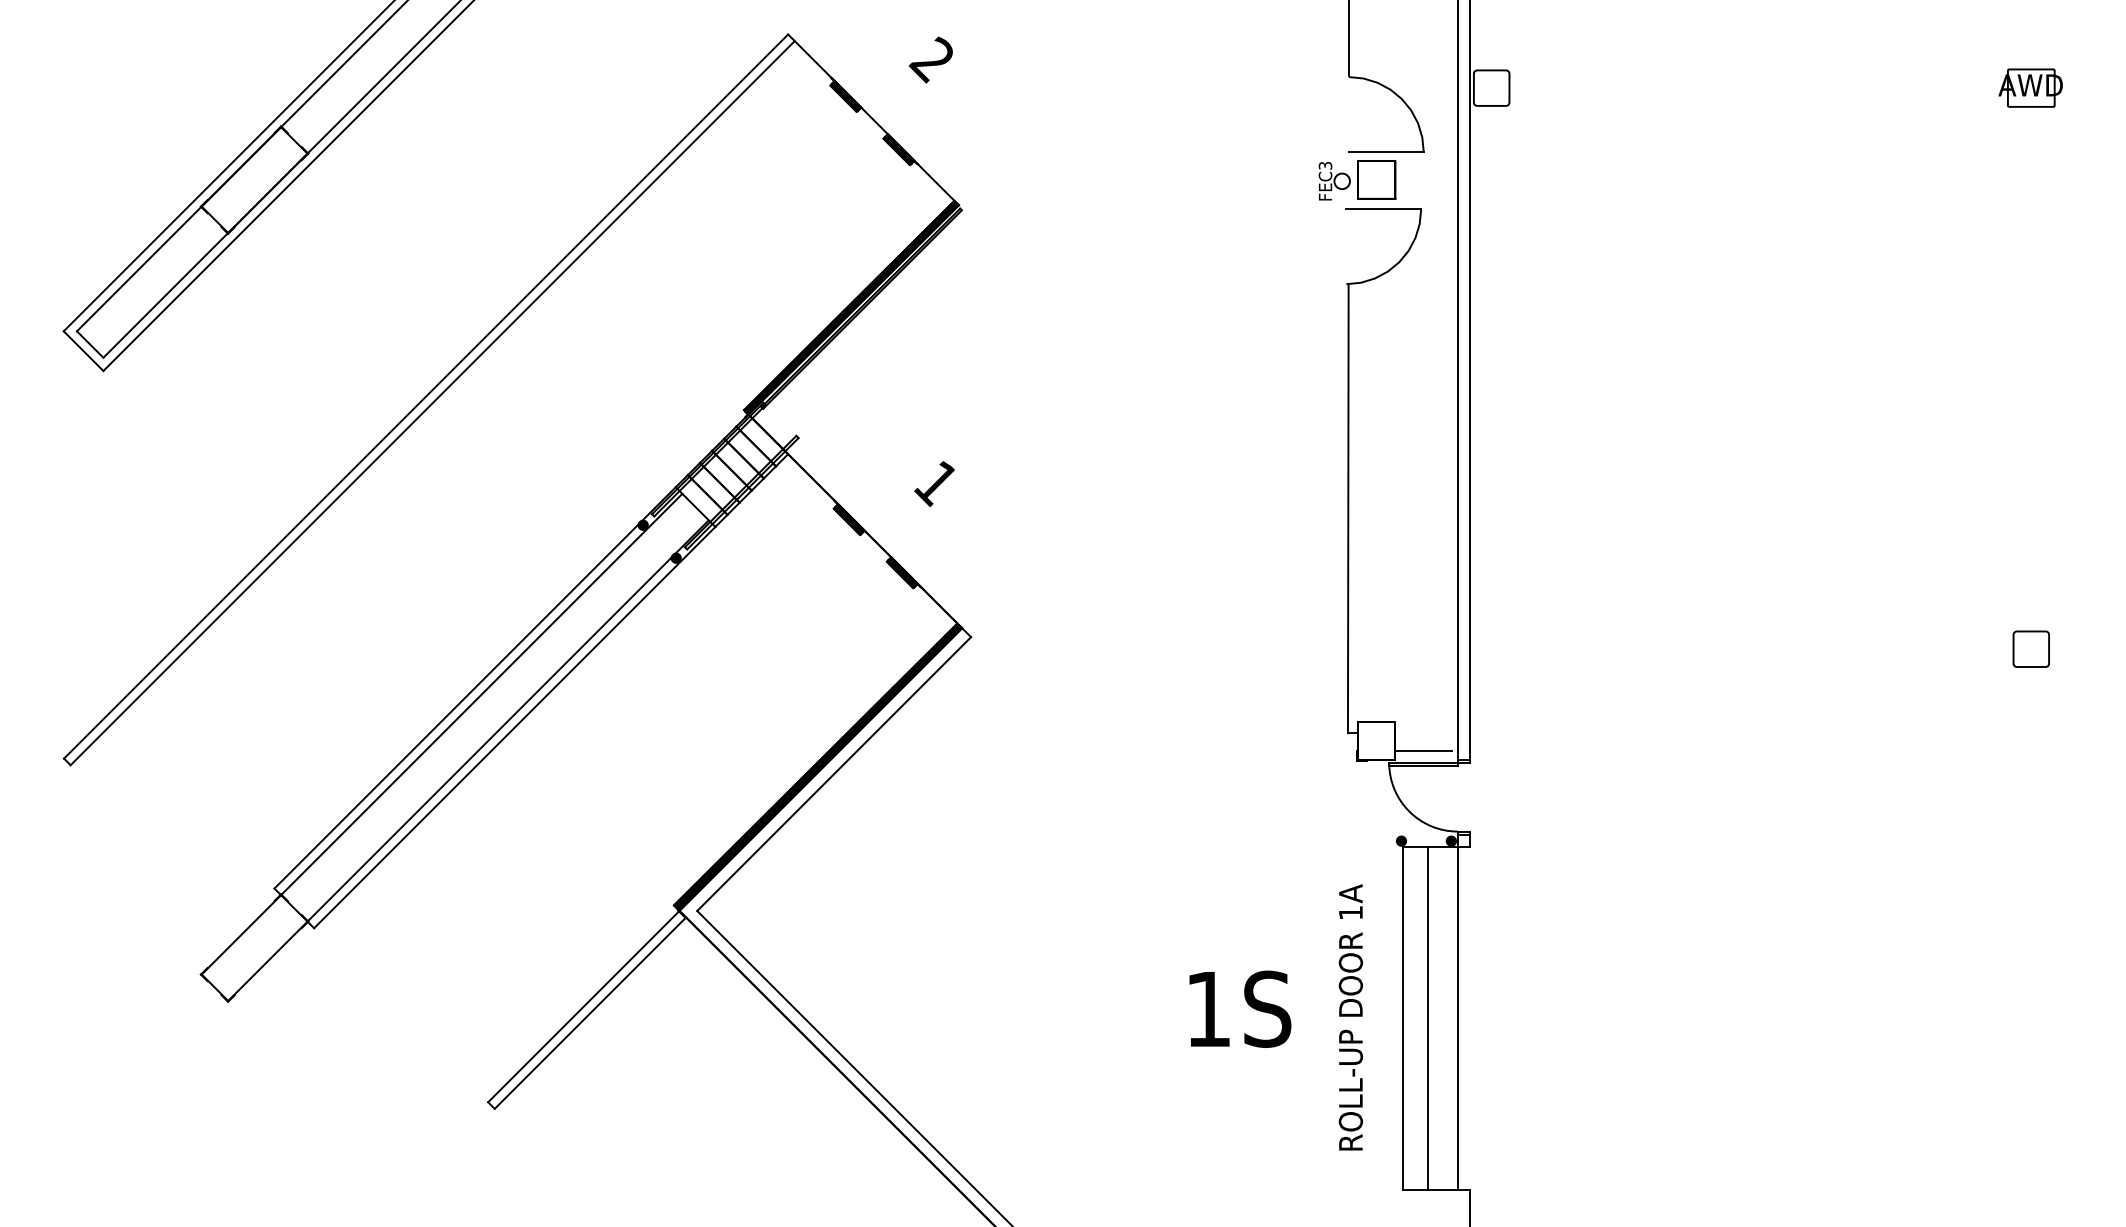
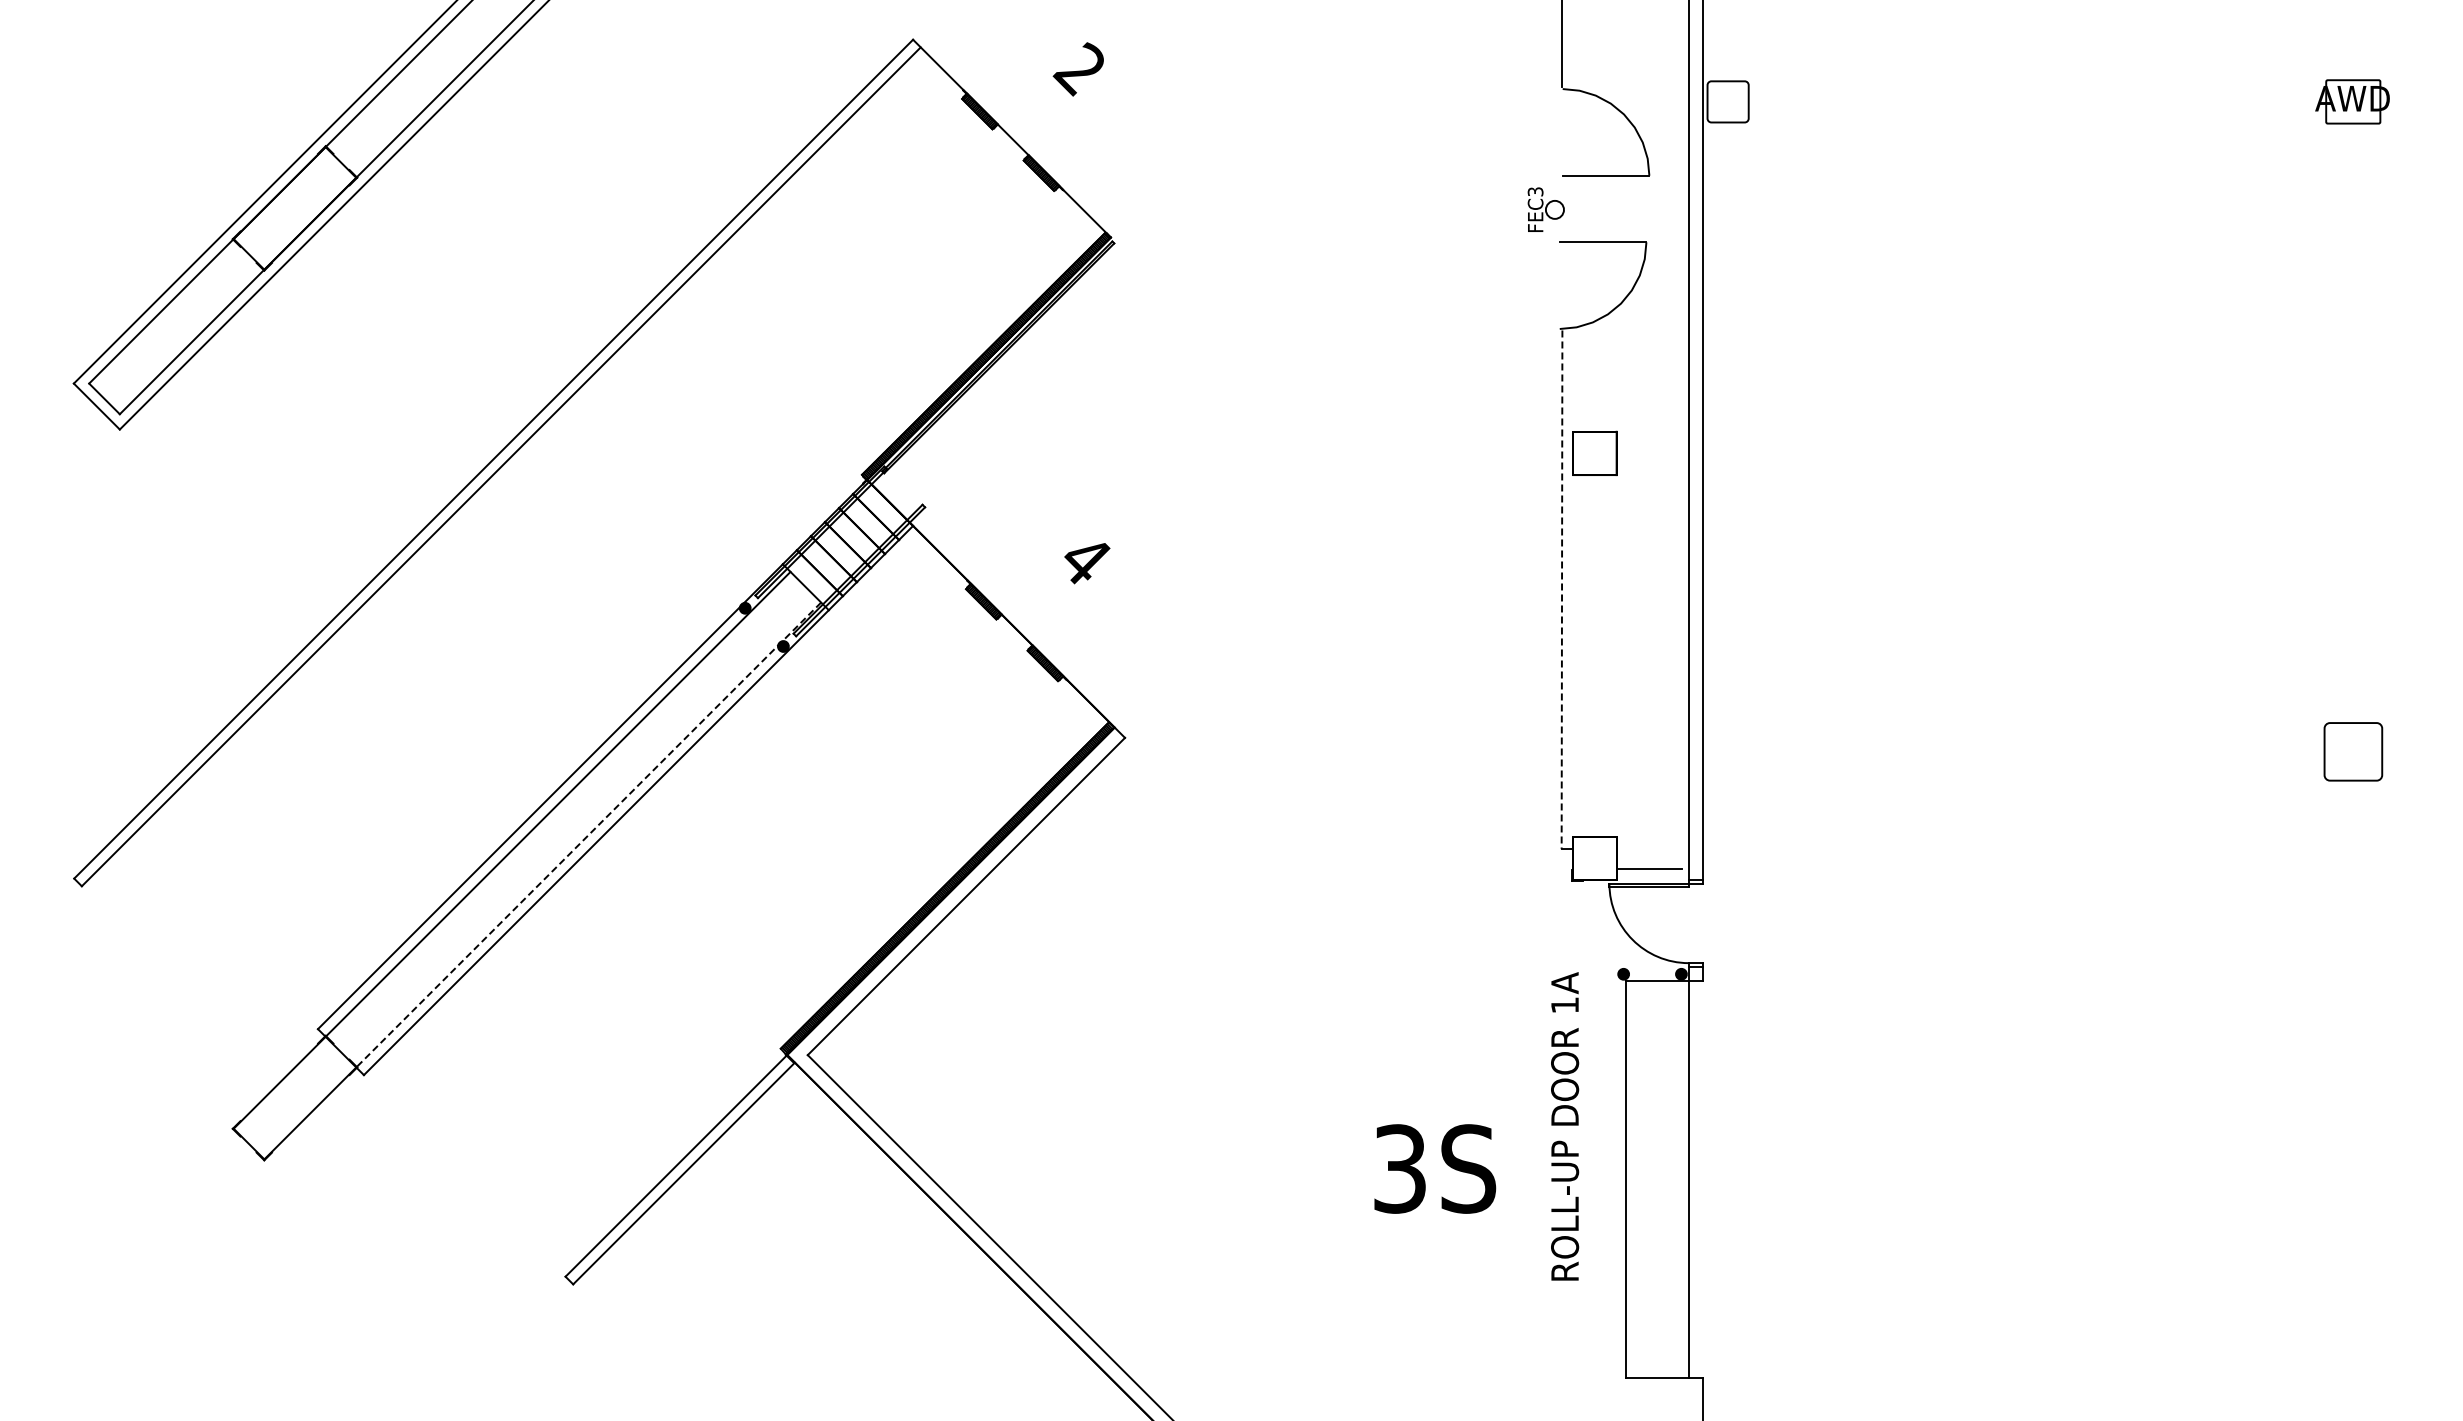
part: (1376, 179) -> (1594, 452), moved
text: (936, 484) -> (1084, 560), 1 -> 4
line: (1348, 509) -> (1562, 590), solid -> dashed
part: (2030, 648) -> (2352, 751), size x1.4
line: (507, 721) -> (588, 835), solid -> dashed
text: (1208, 1008) -> (1399, 1168), 1S -> 3S
text: (1351, 1017) -> (1565, 1126), moved
line: (1428, 1018) -> (1654, 1179), removed

